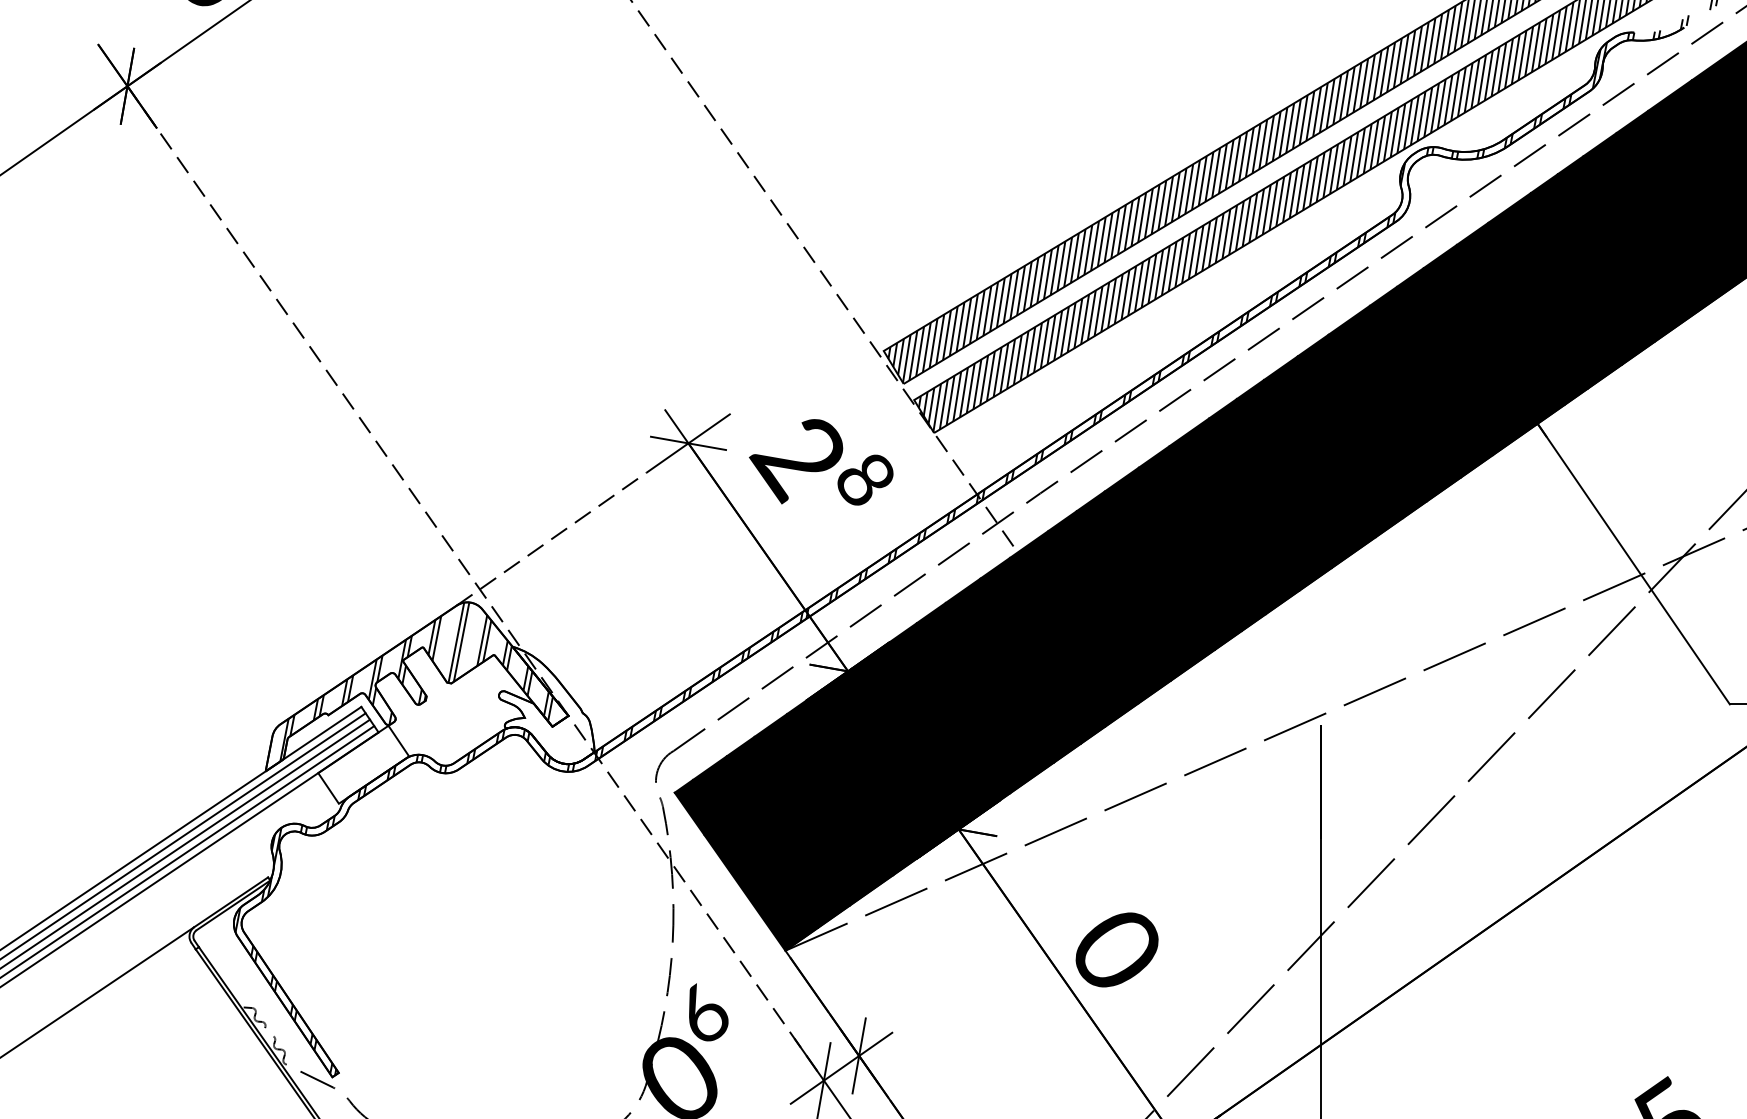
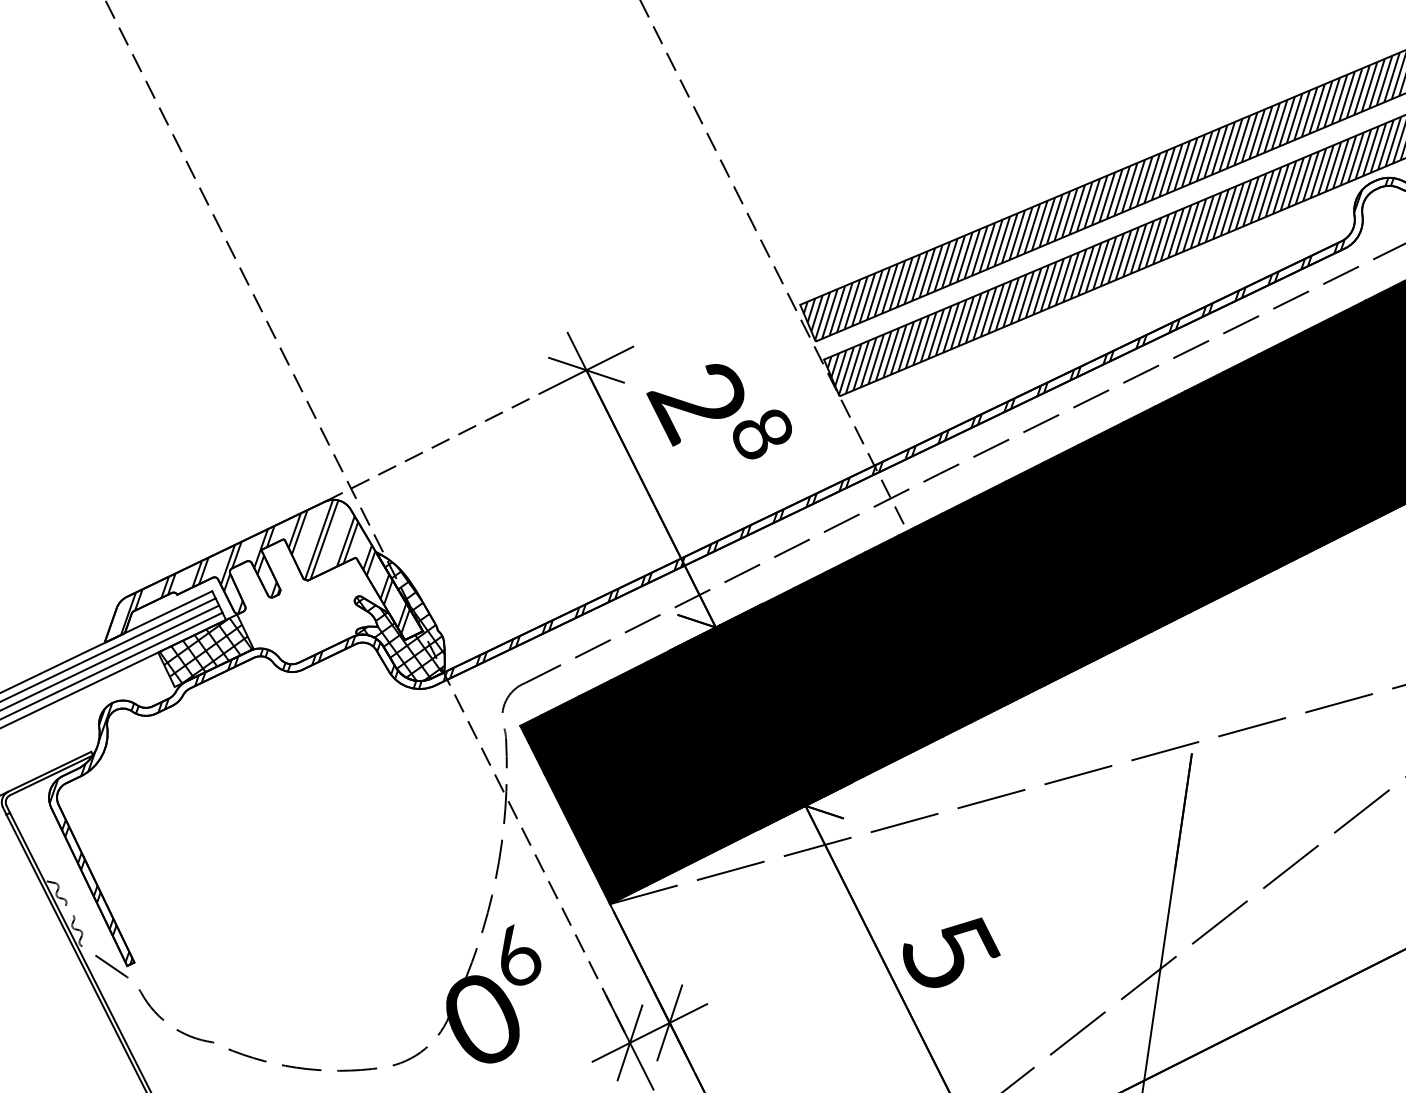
hatch: (547, 706) -> (402, 618), added
hatch: (363, 764) -> (205, 650), added
text: (1119, 949) -> (952, 952), 0 -> 5

